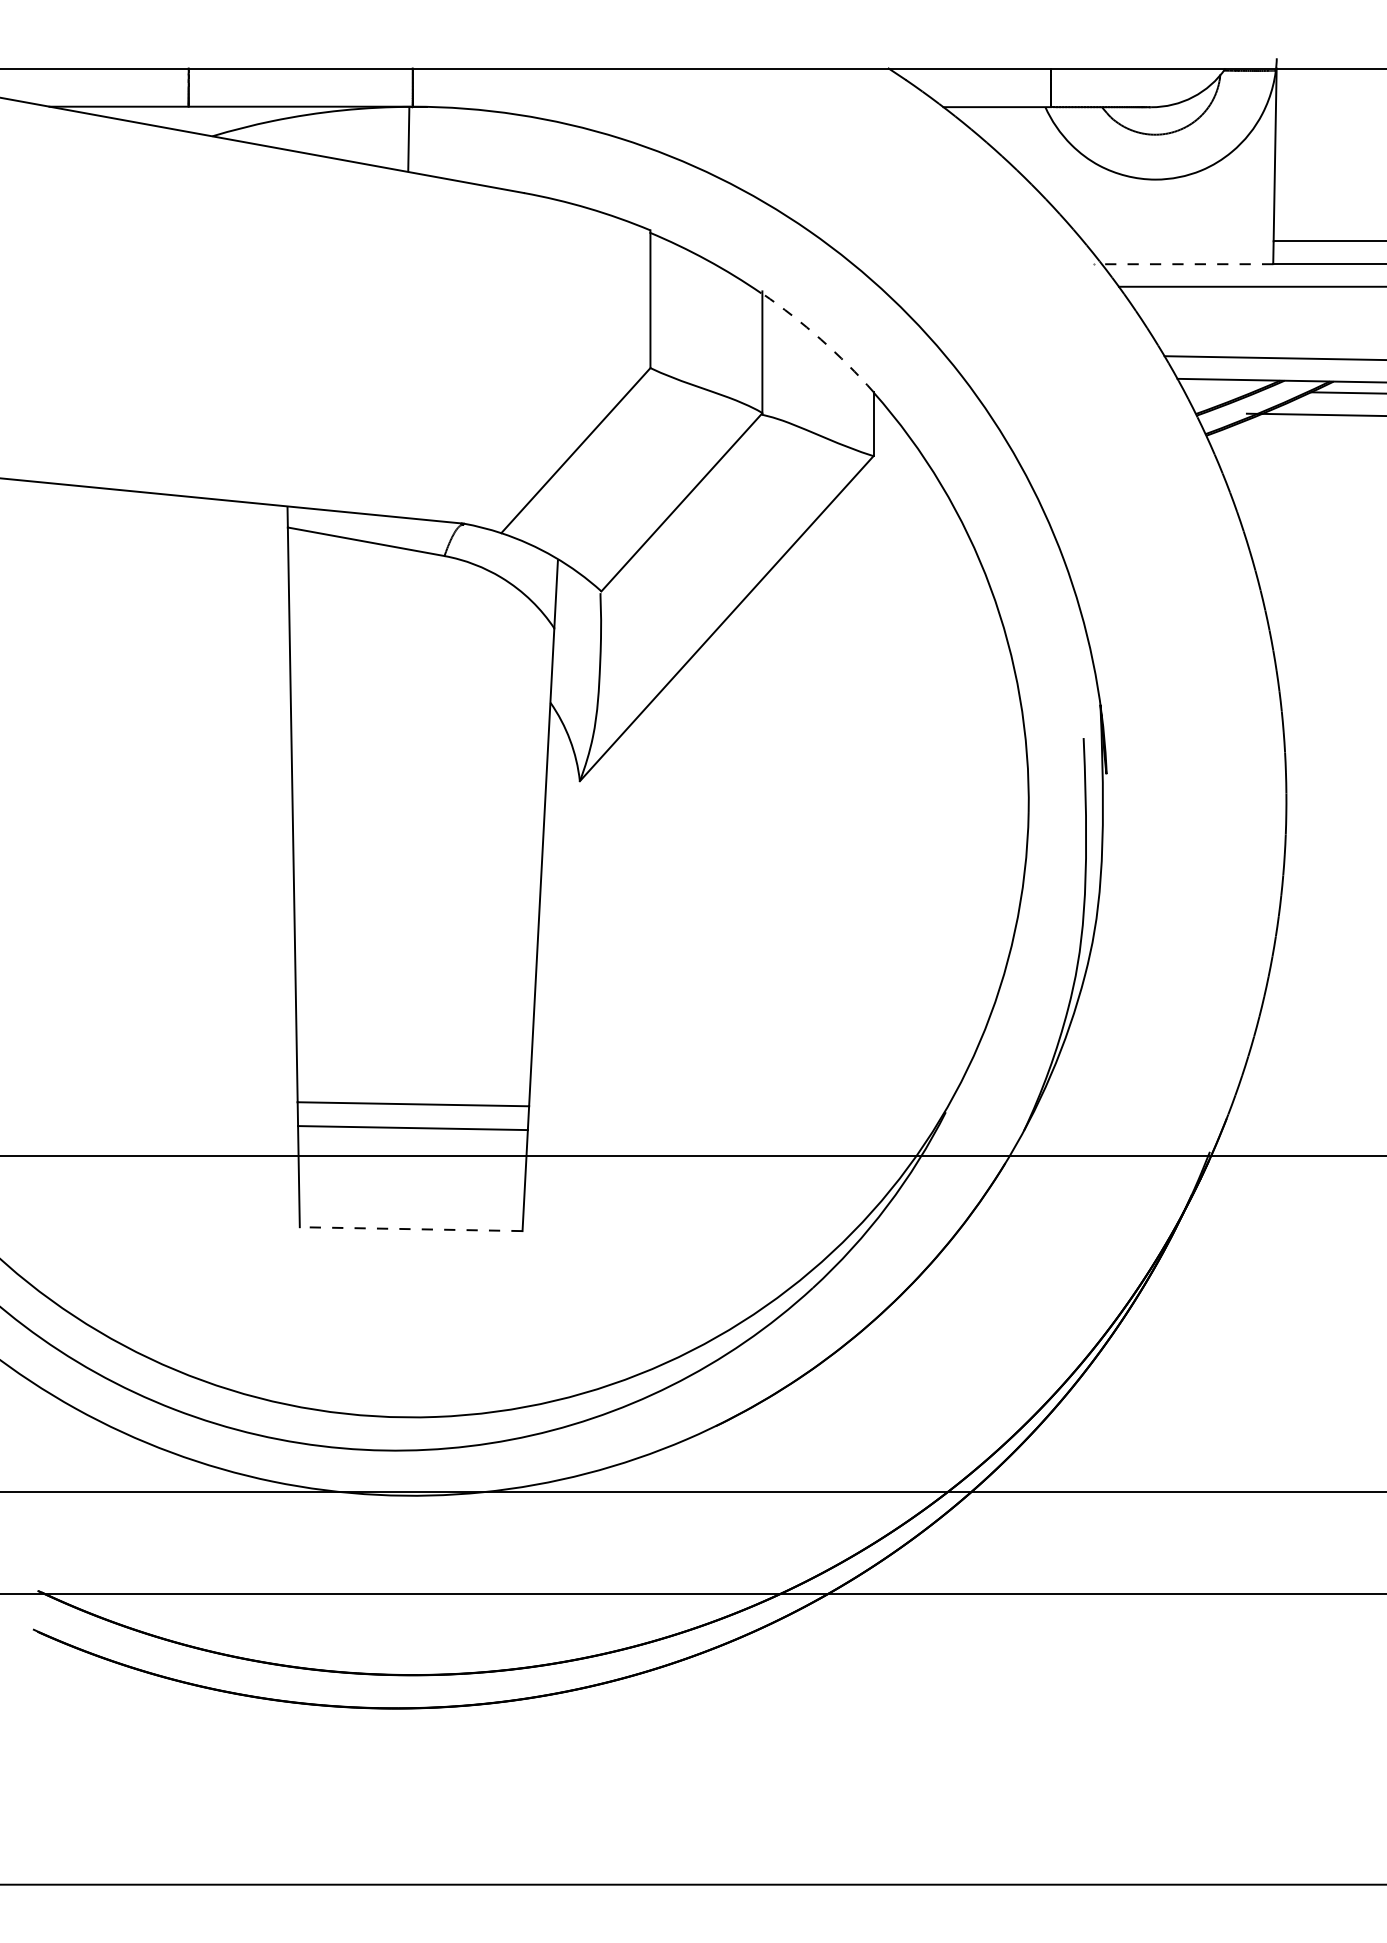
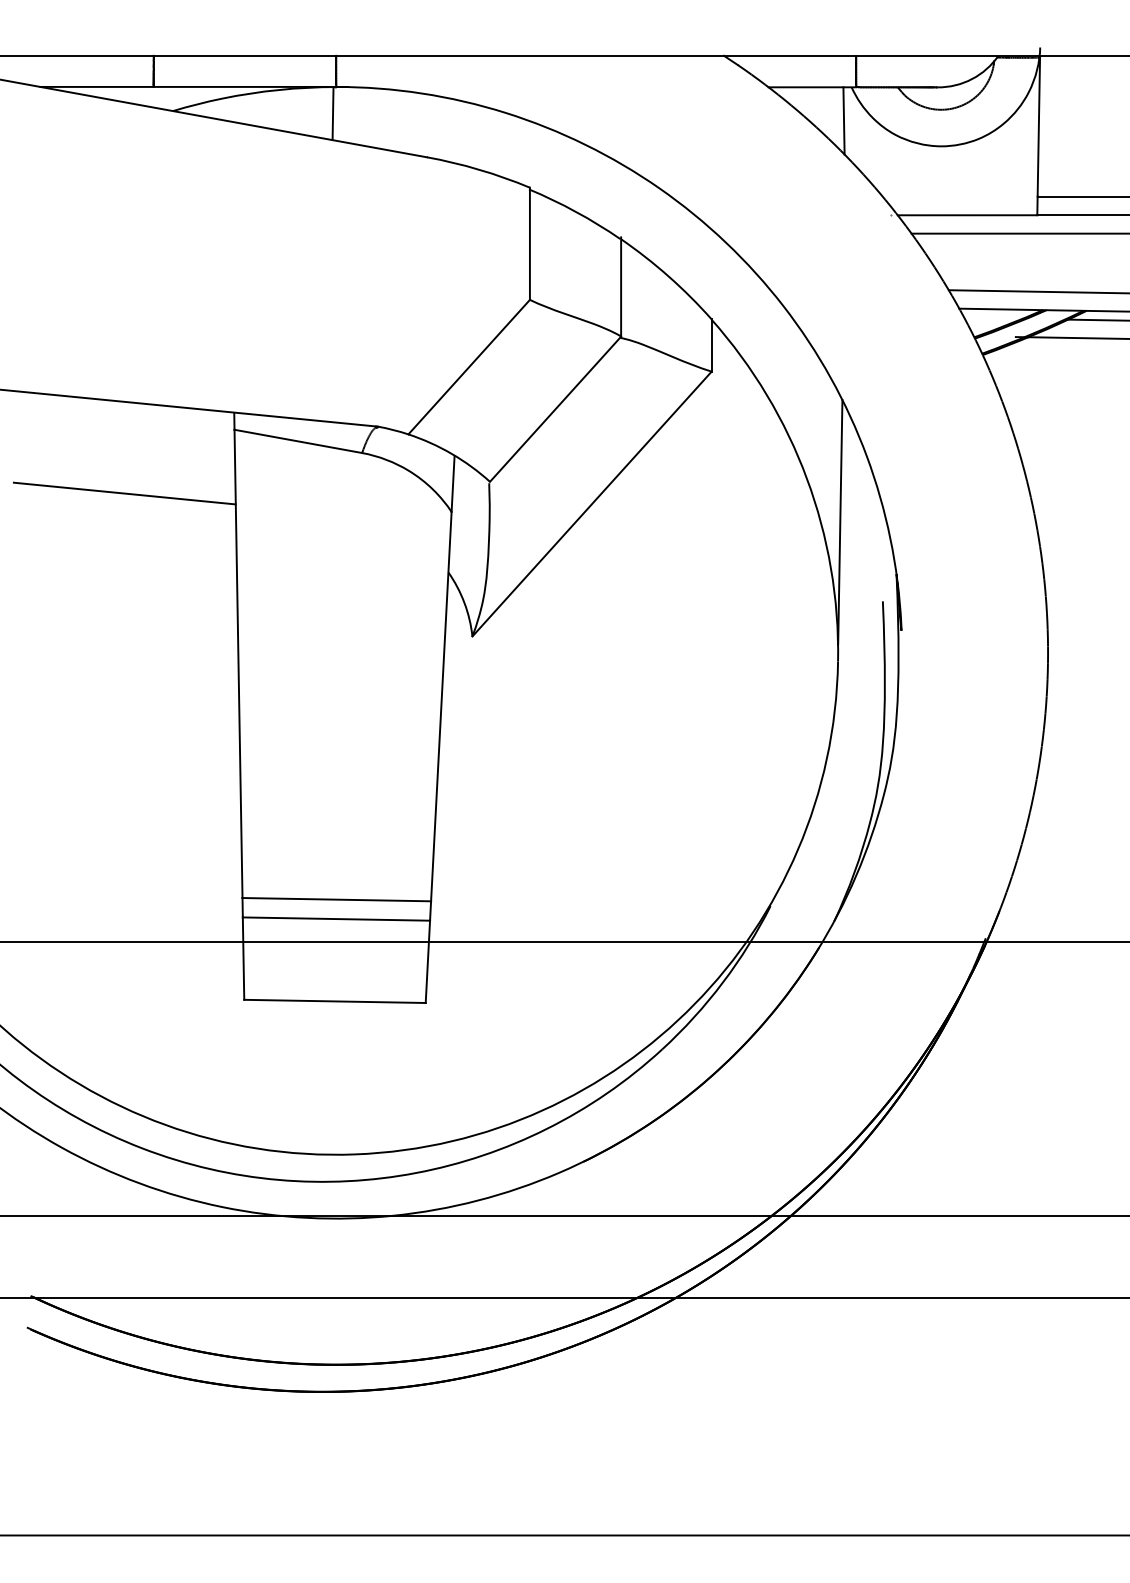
line: (1035, 148) -> (843, 121), added
line: (1187, 264) -> (967, 215), dashed -> solid
arc: (820, 339) -> (668, 276), dashed -> solid
line: (153, 605) -> (125, 493), added
line: (1031, 640) -> (840, 521), added
line: (410, 1229) -> (334, 1001), dashed -> solid

